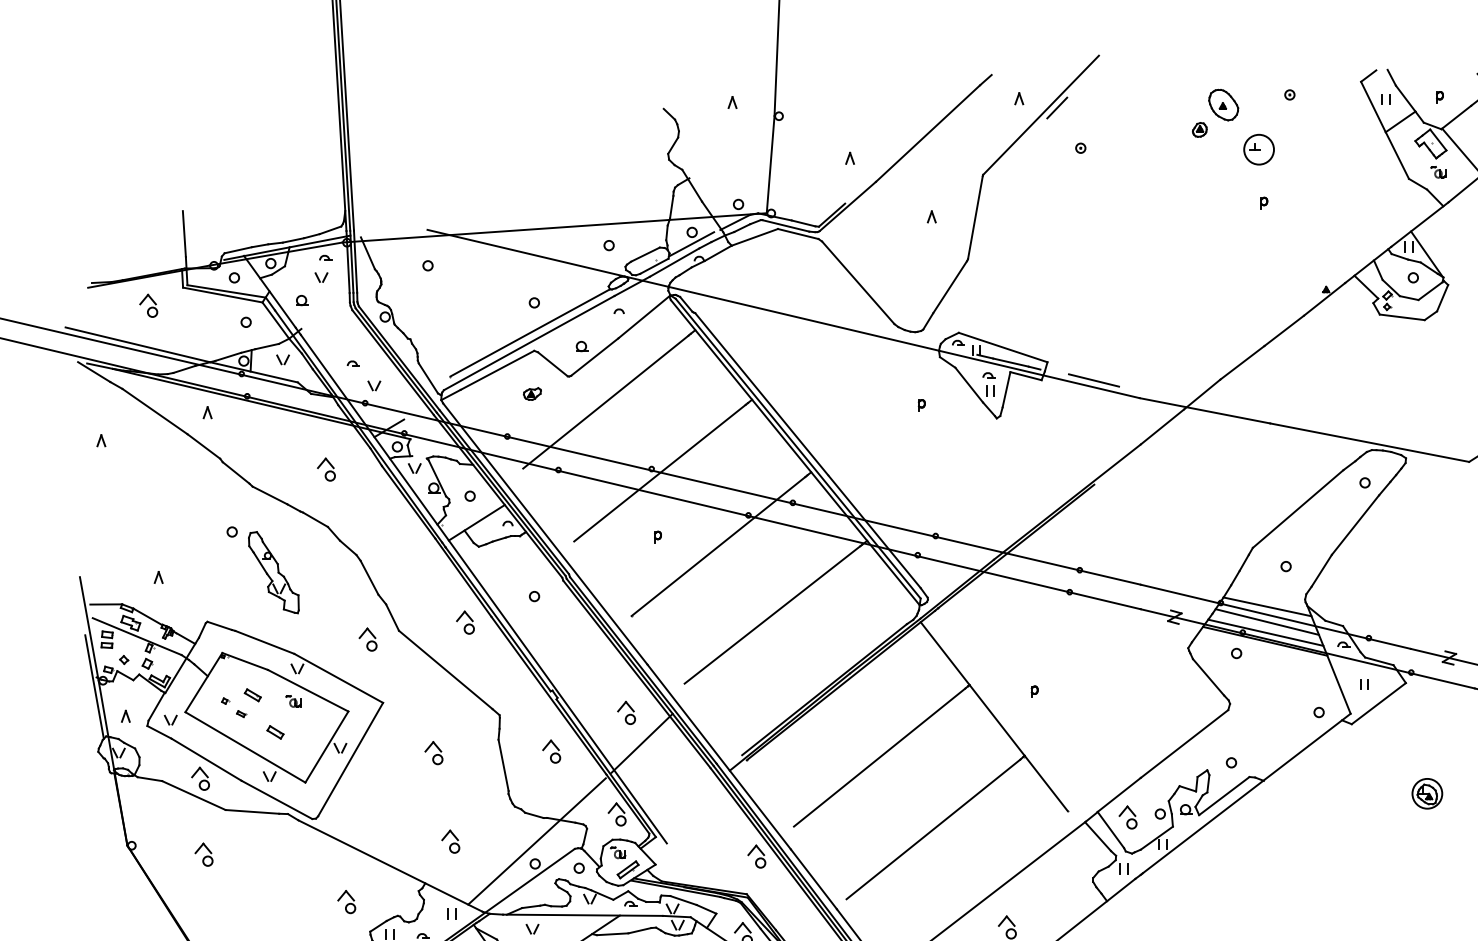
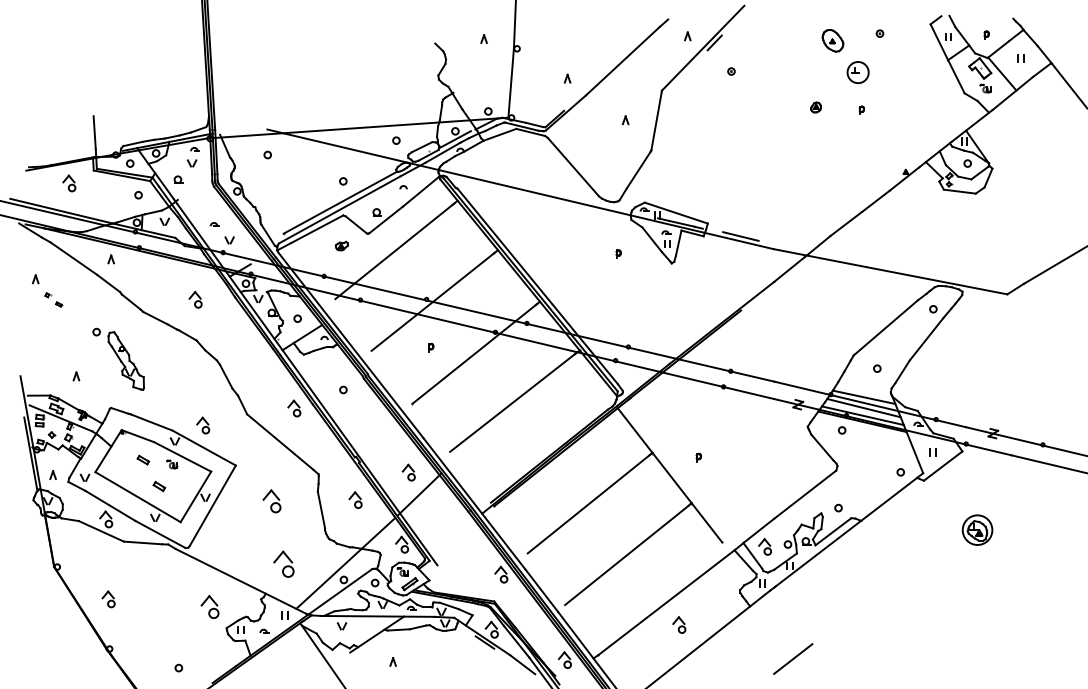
part: (1199, 129) -> (815, 107), moved
part: (262, 569) -> (118, 358), moved
part: (368, 639) -> (203, 425), moved
part: (233, 707) -> (53, 299), moved
part: (433, 752) -> (271, 500), size x1.4
part: (1427, 792) -> (977, 529), size x1.4
part: (450, 840) -> (283, 563), size x1.6
part: (203, 854) -> (108, 599), moved
part: (345, 901) -> (209, 606), size x1.4

